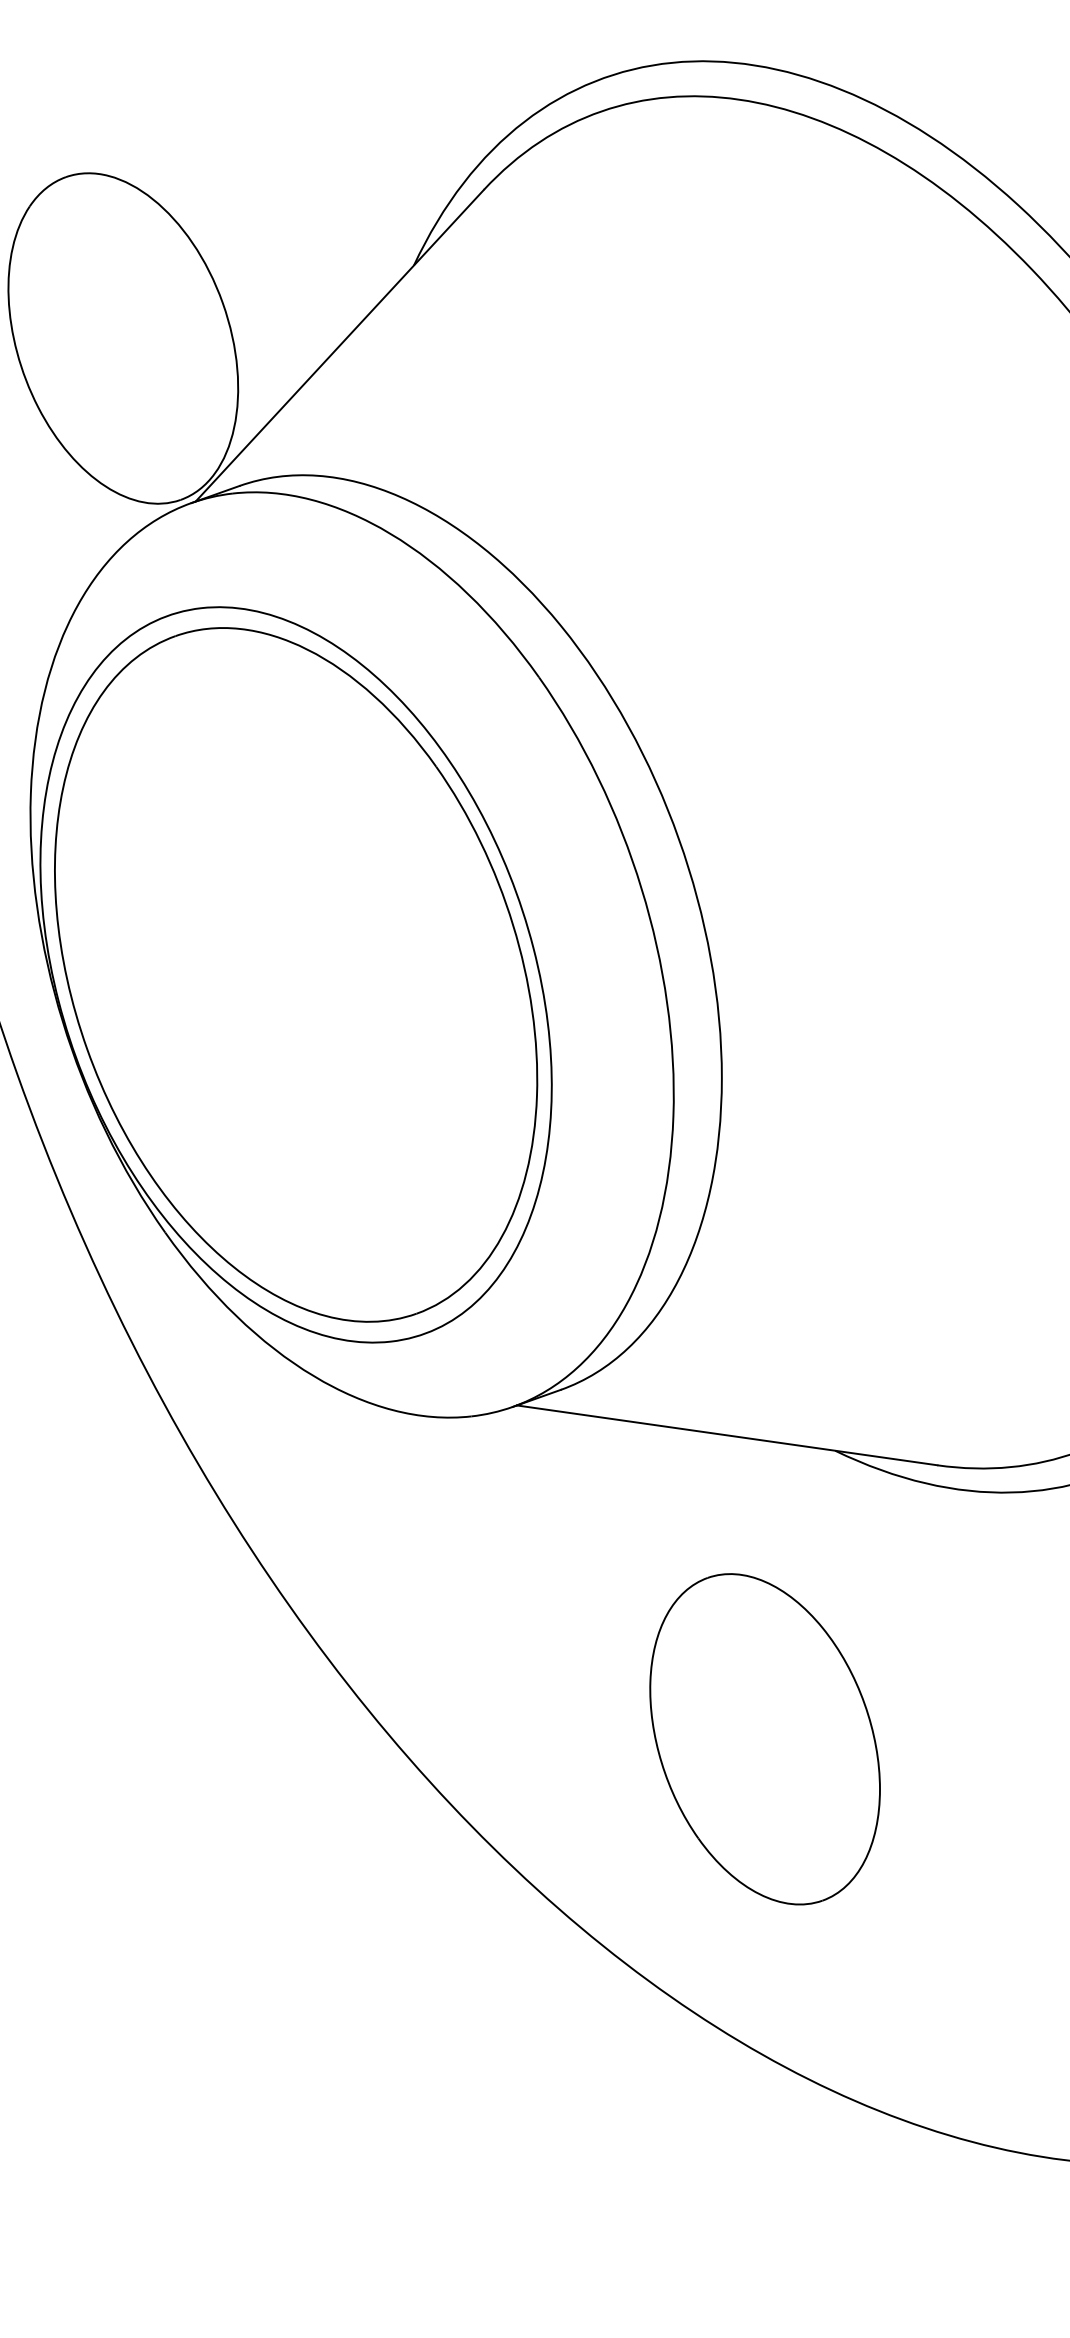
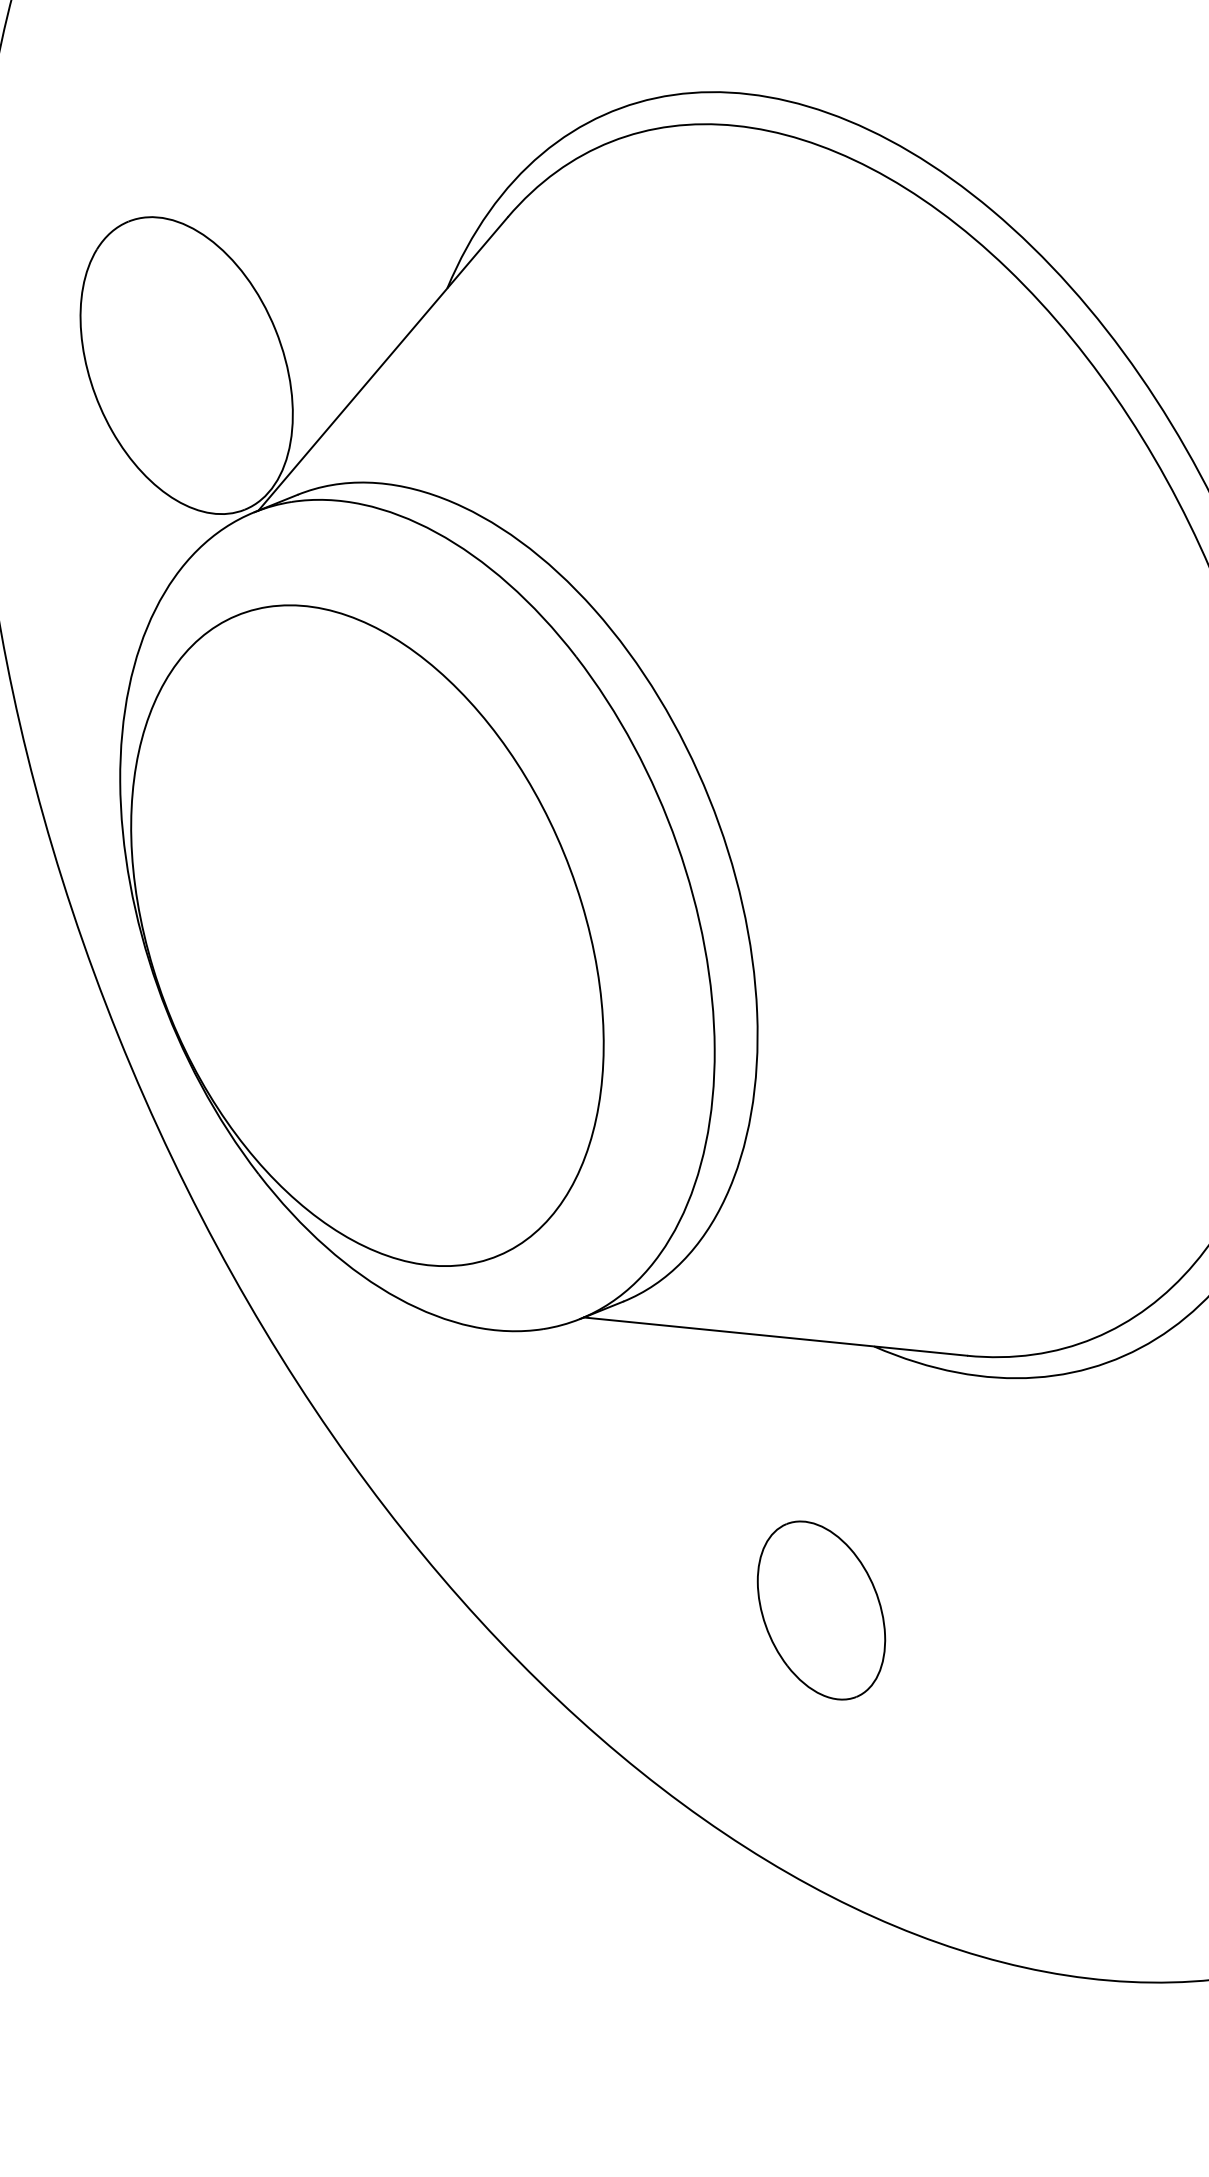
part: (296, 974) -> (367, 935), removed
part: (765, 1739) -> (821, 1610), size x0.6

